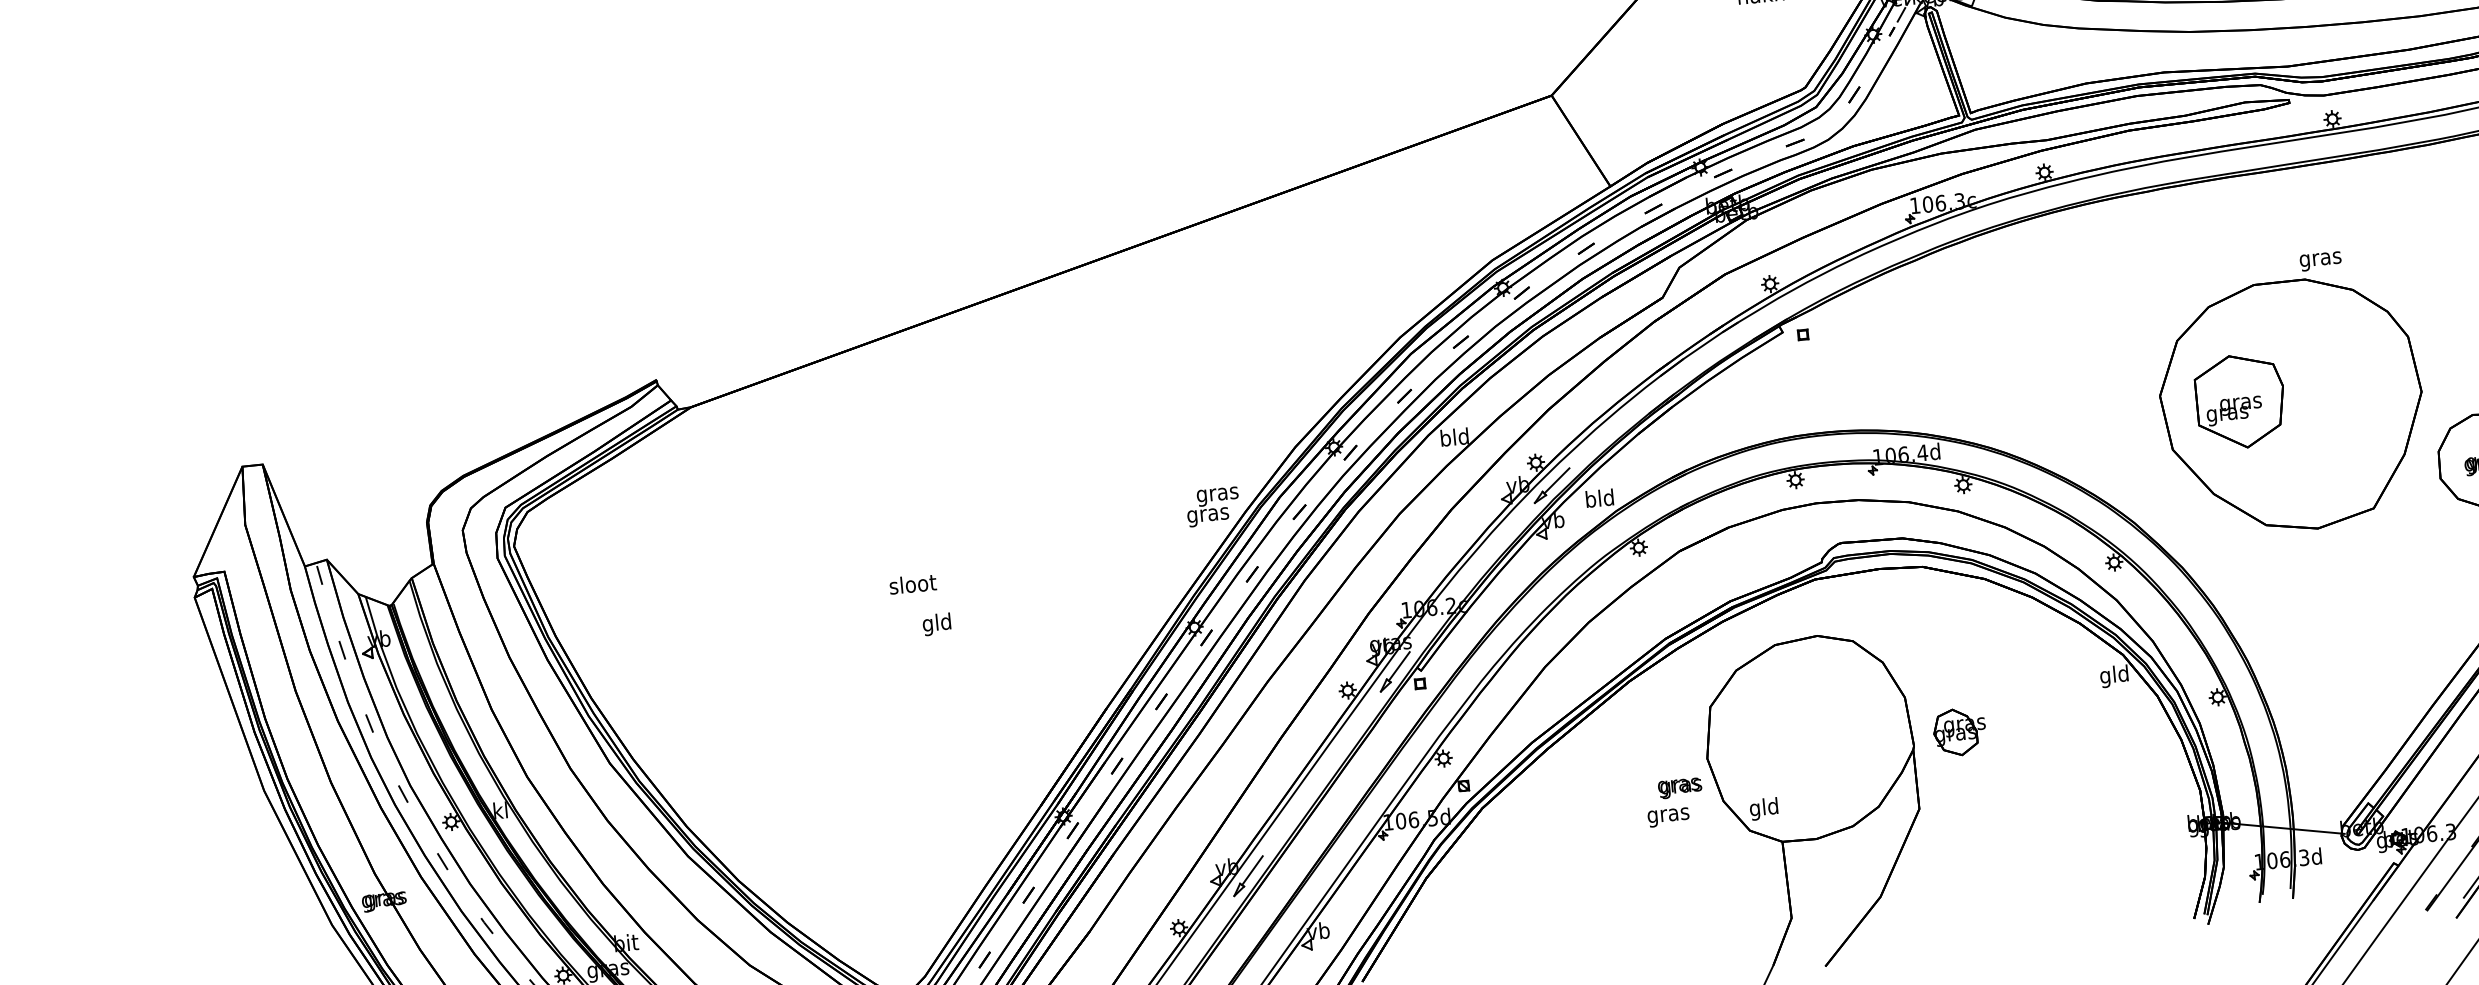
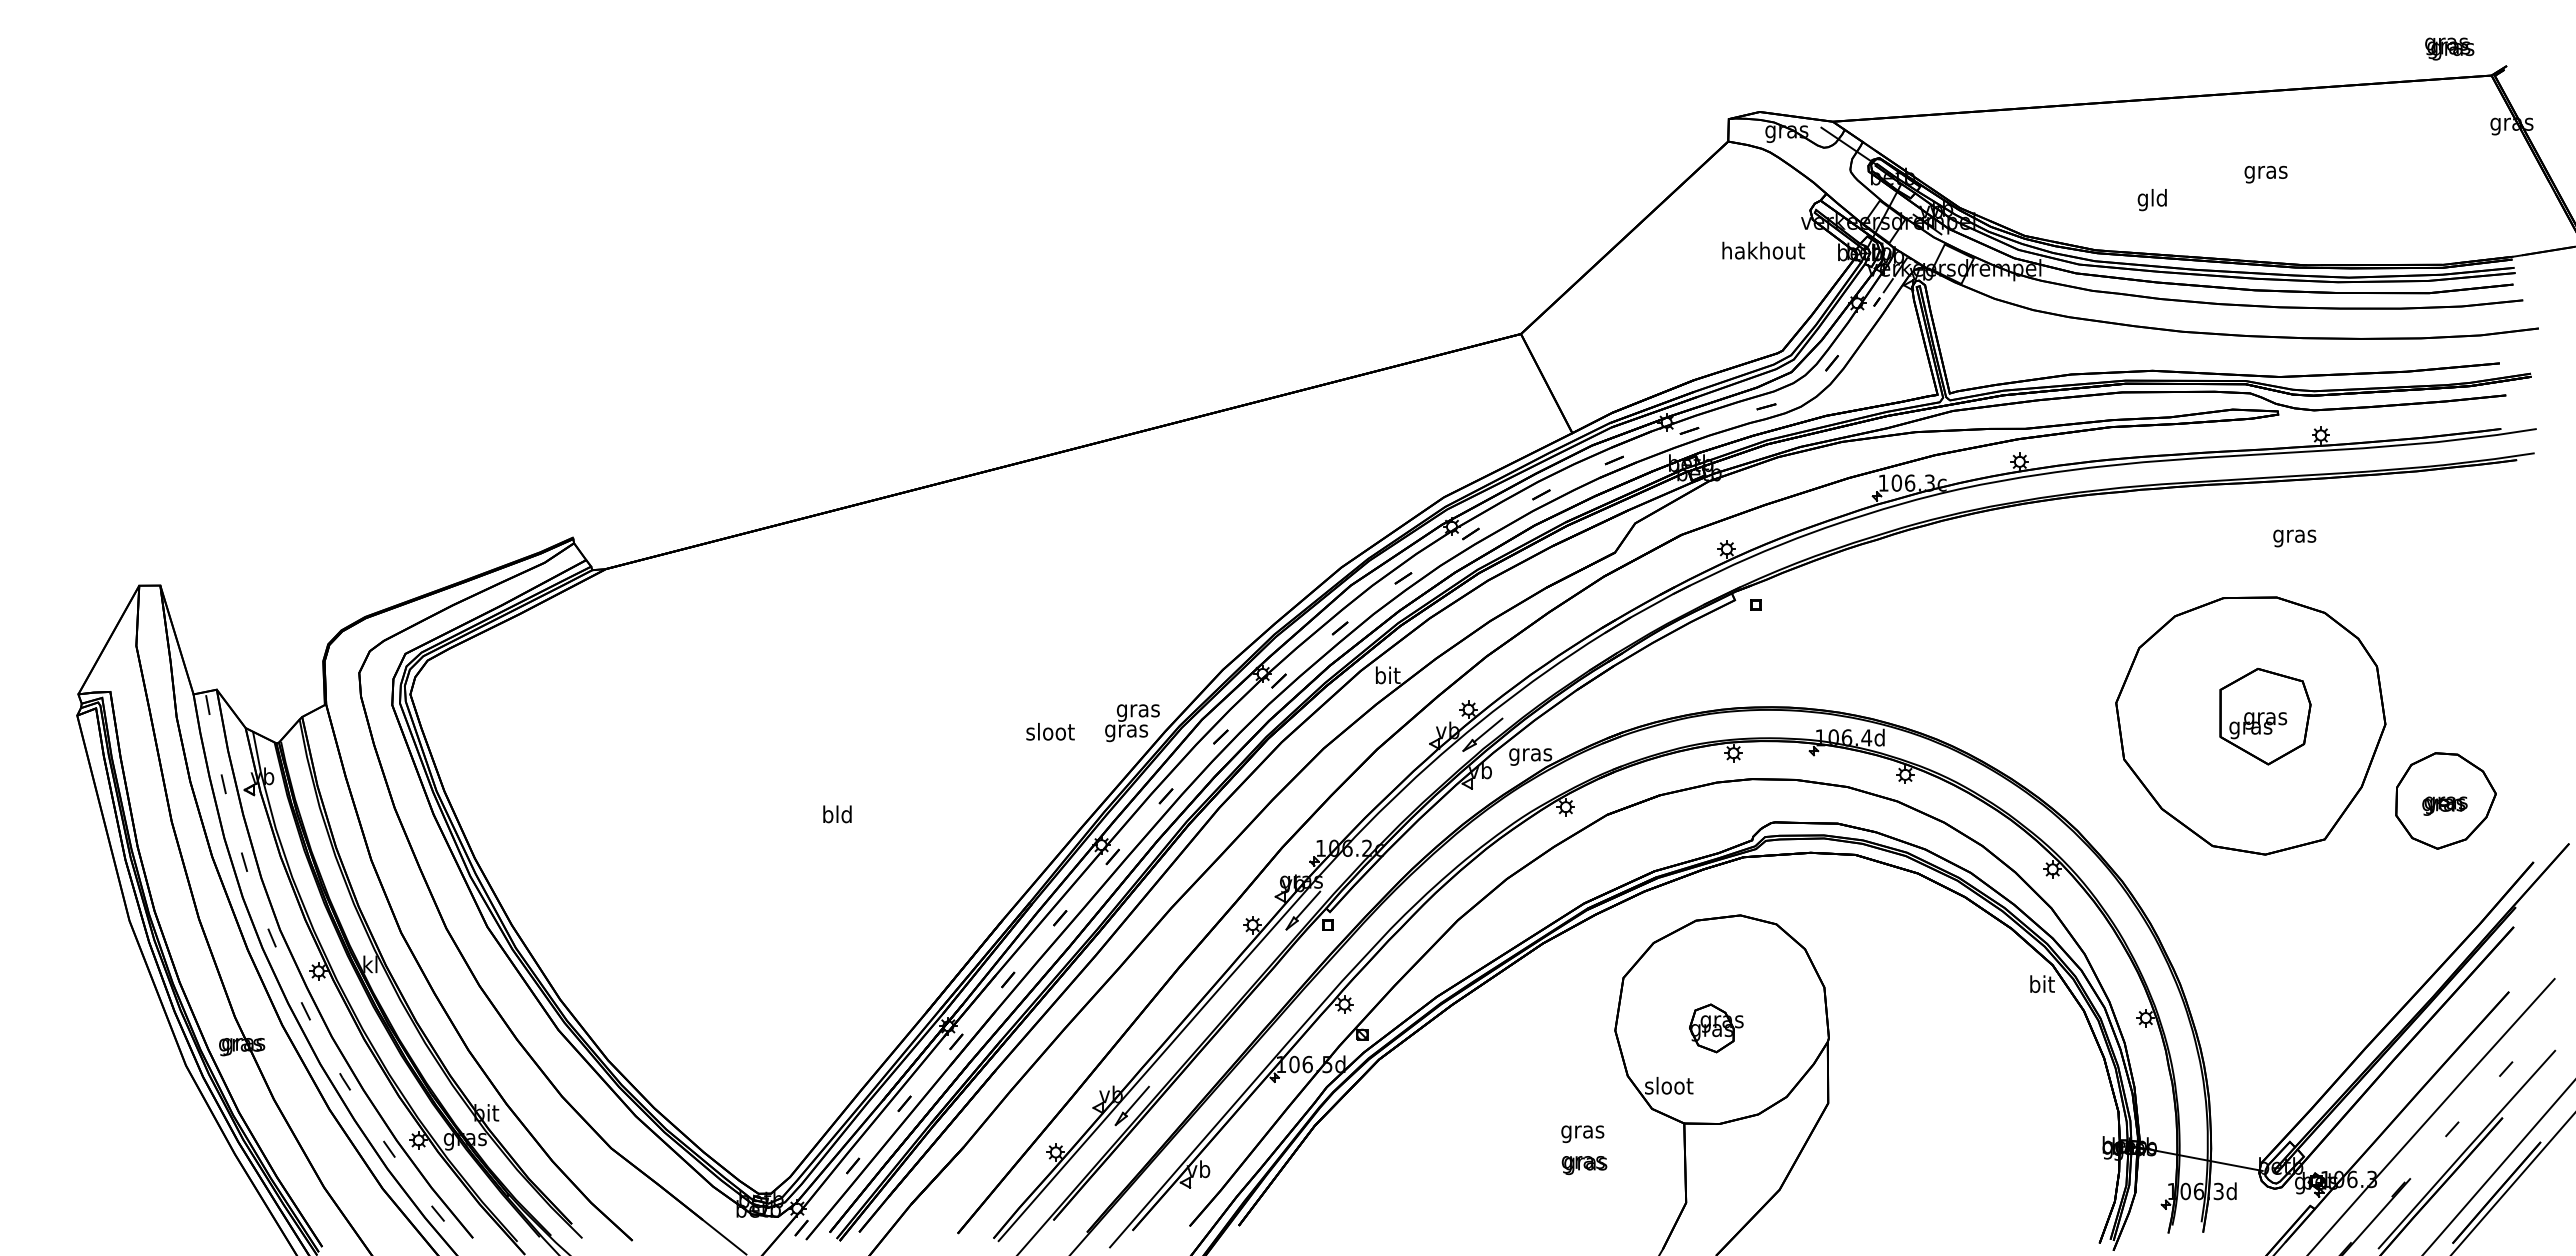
text: (2320, 261) -> (2294, 538), moved
part: (2240, 401) -> (2265, 716), moved
text: (1454, 437) -> (1387, 675), bld -> bit
text: (1599, 500) -> (1530, 754), bld -> gras
text: (912, 583) -> (1050, 731), moved
text: (927, 625) -> (827, 816), gld -> bld
text: (2114, 676) -> (2041, 986), gld -> bit
part: (1959, 732) -> (1716, 1028), moved
text: (1680, 788) -> (1584, 1165), moved
text: (1764, 808) -> (1669, 1087), gld -> sloot
text: (1668, 816) -> (1582, 1133), moved

